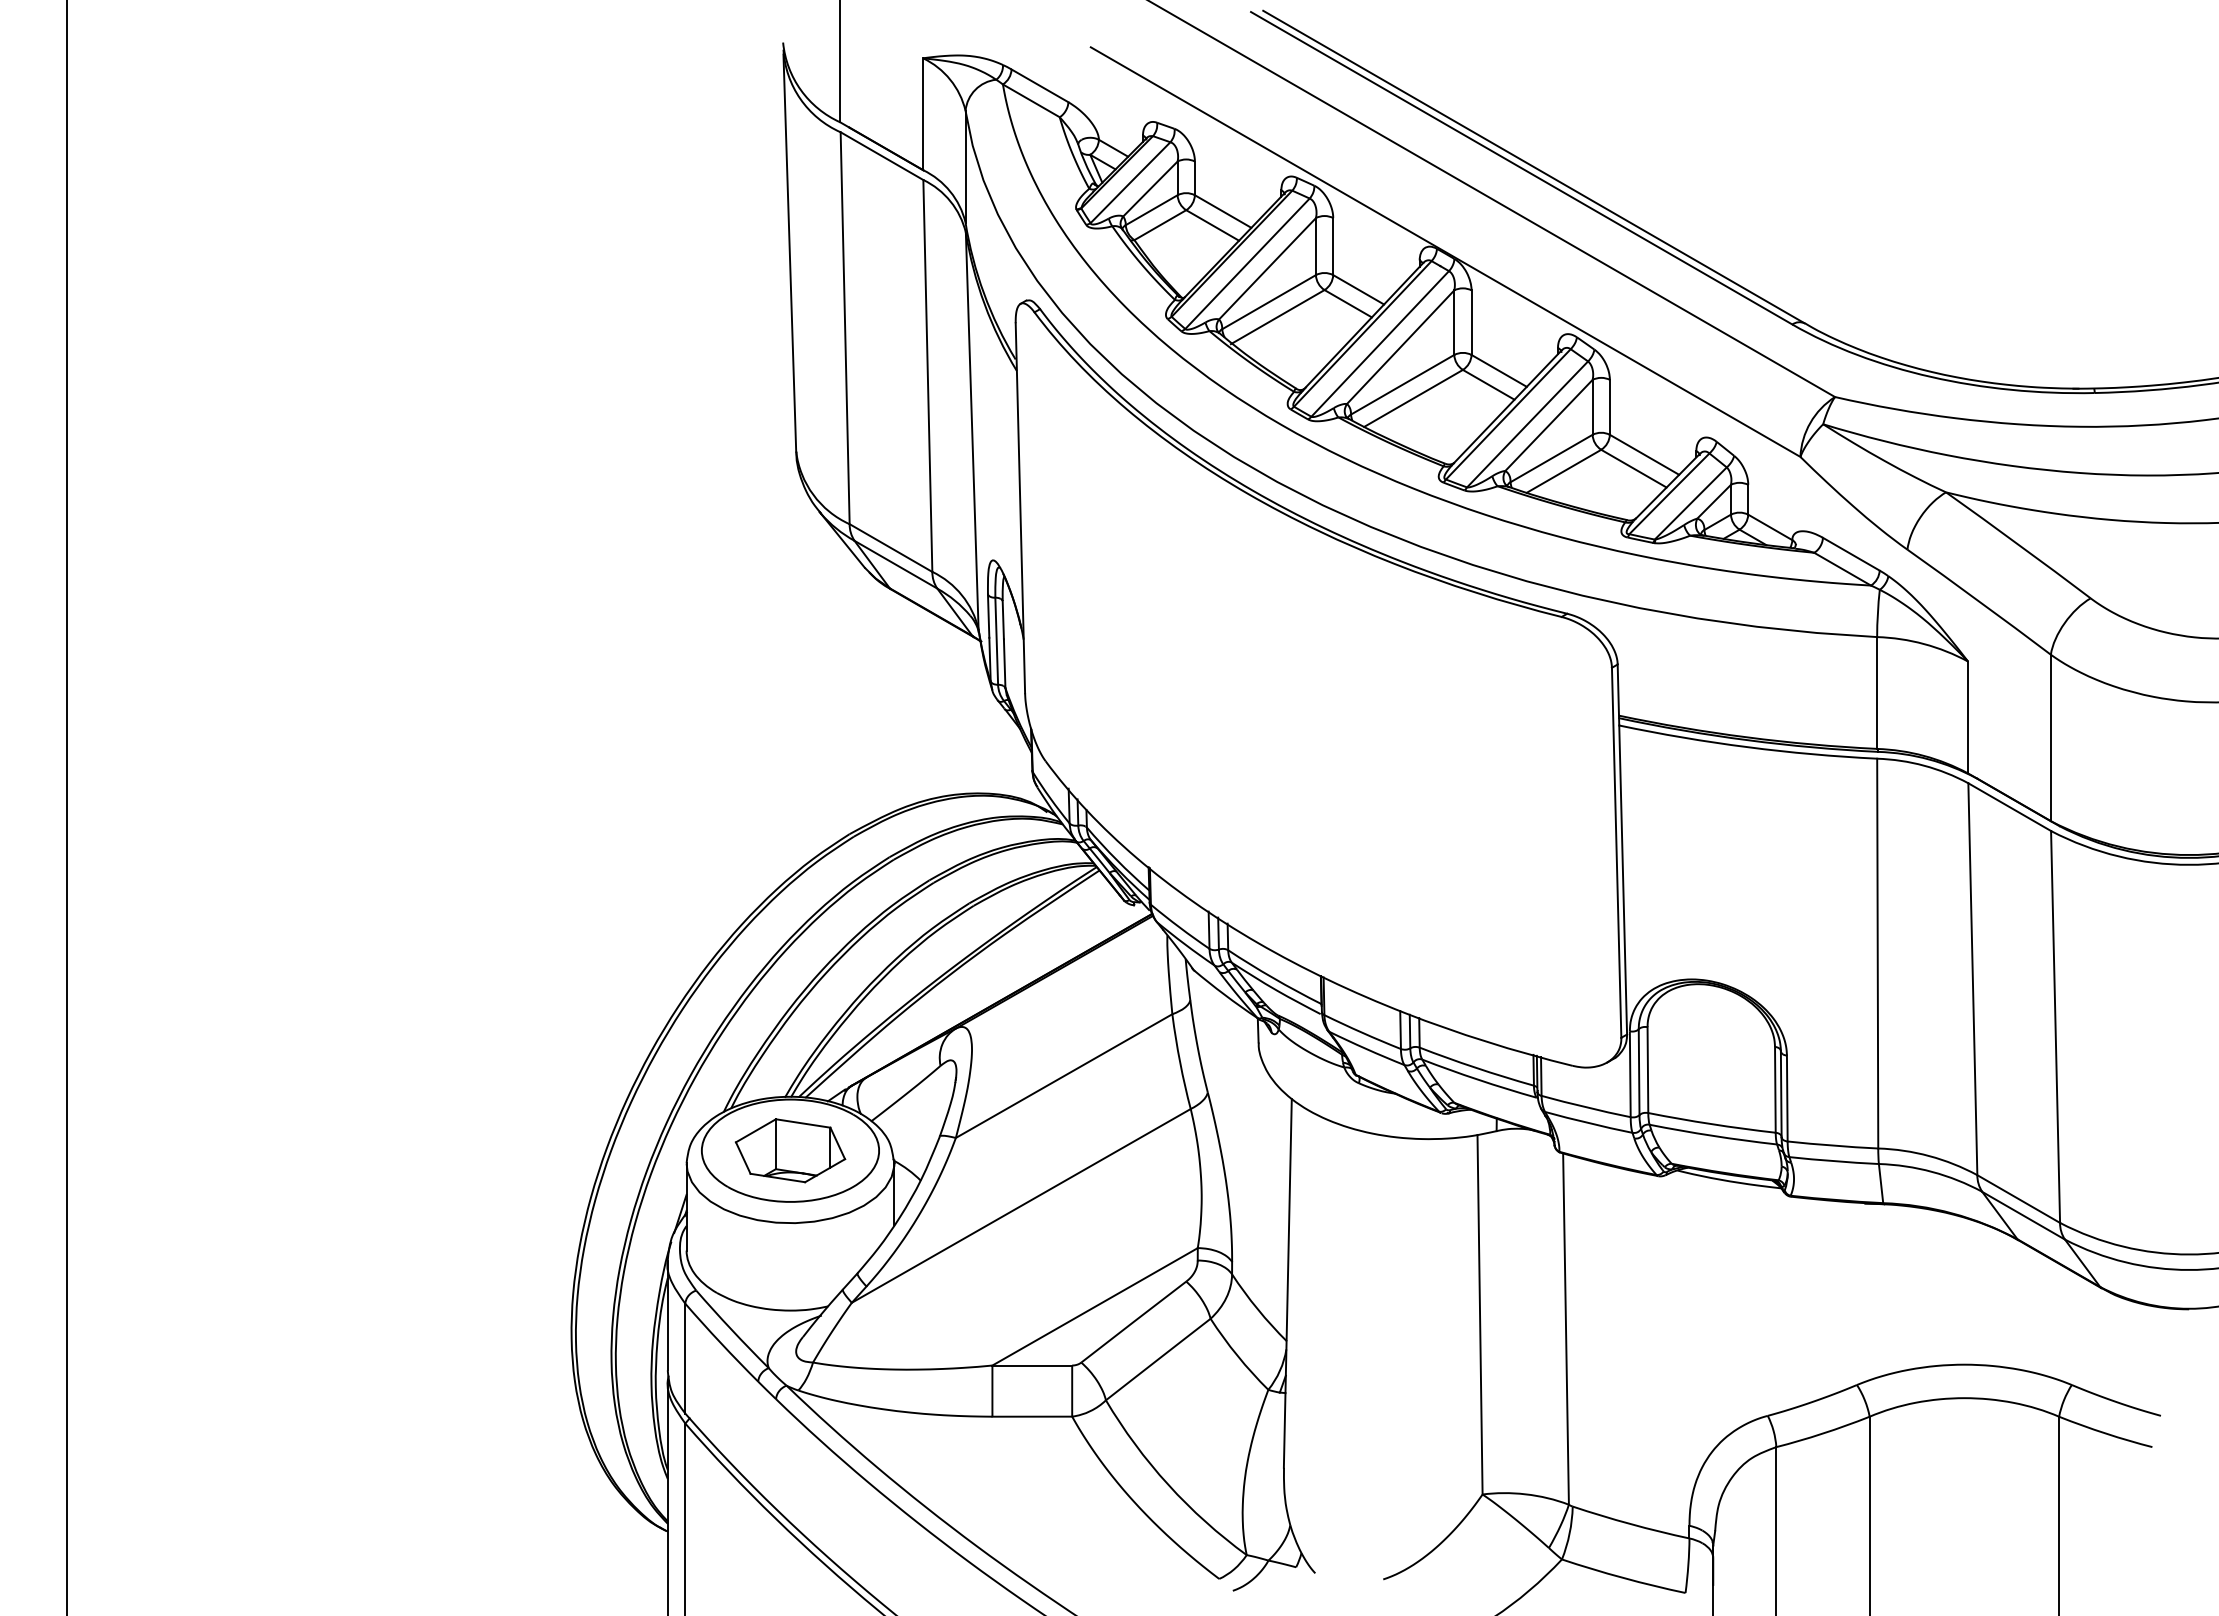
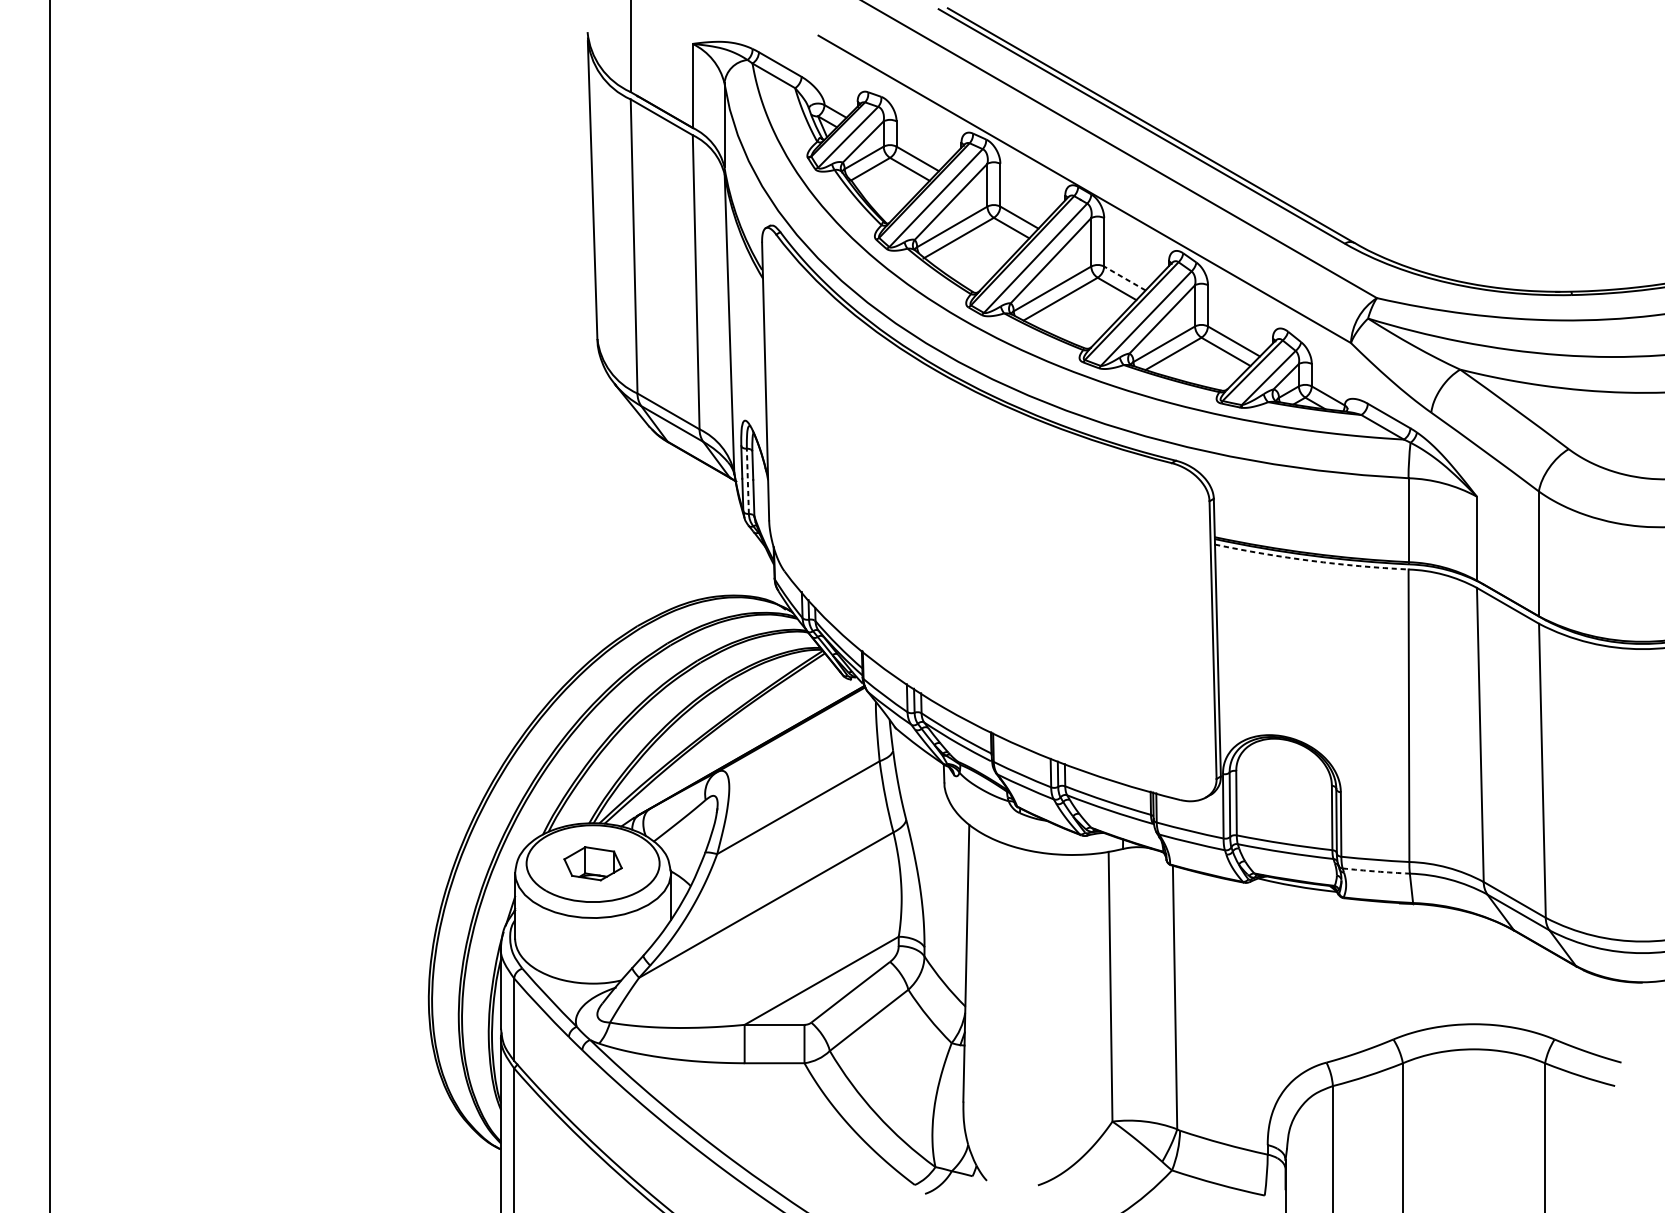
line: (1499, 370) -> (1125, 278), solid -> dashed
line: (996, 641) -> (747, 481), solid -> dashed
arc: (1747, 747) -> (1311, 561), solid -> dashed
part: (790, 1150) -> (593, 863), size x0.7
arc: (1834, 1161) -> (1376, 871), solid -> dashed

